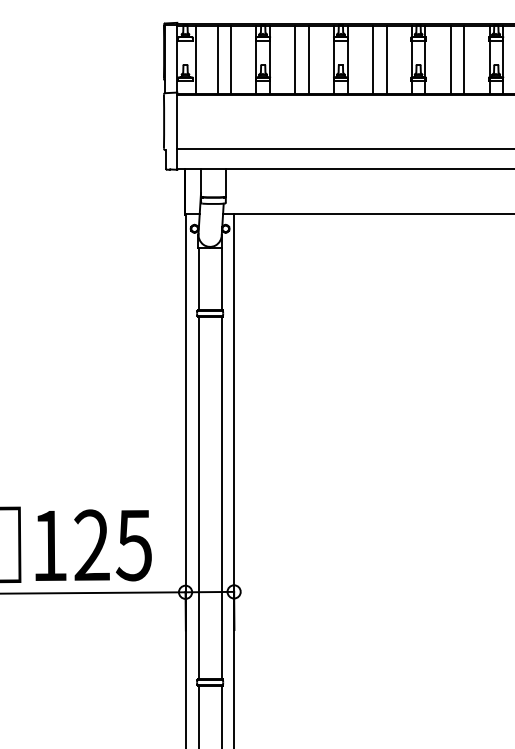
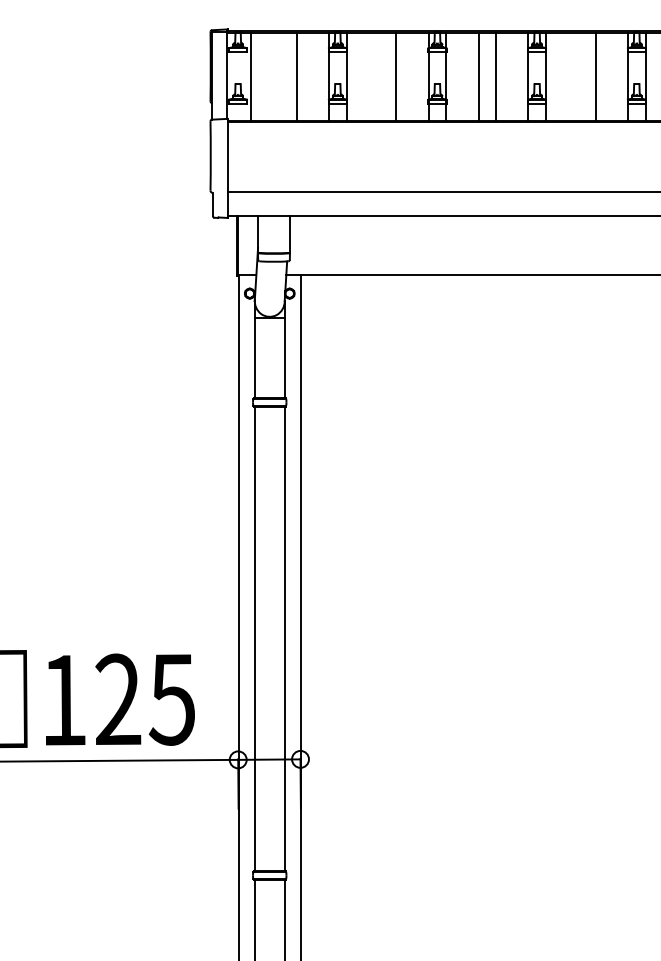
line: (217, 59) -> (279, 76), removed
line: (295, 59) -> (379, 76), removed
line: (450, 59) -> (578, 76), removed

